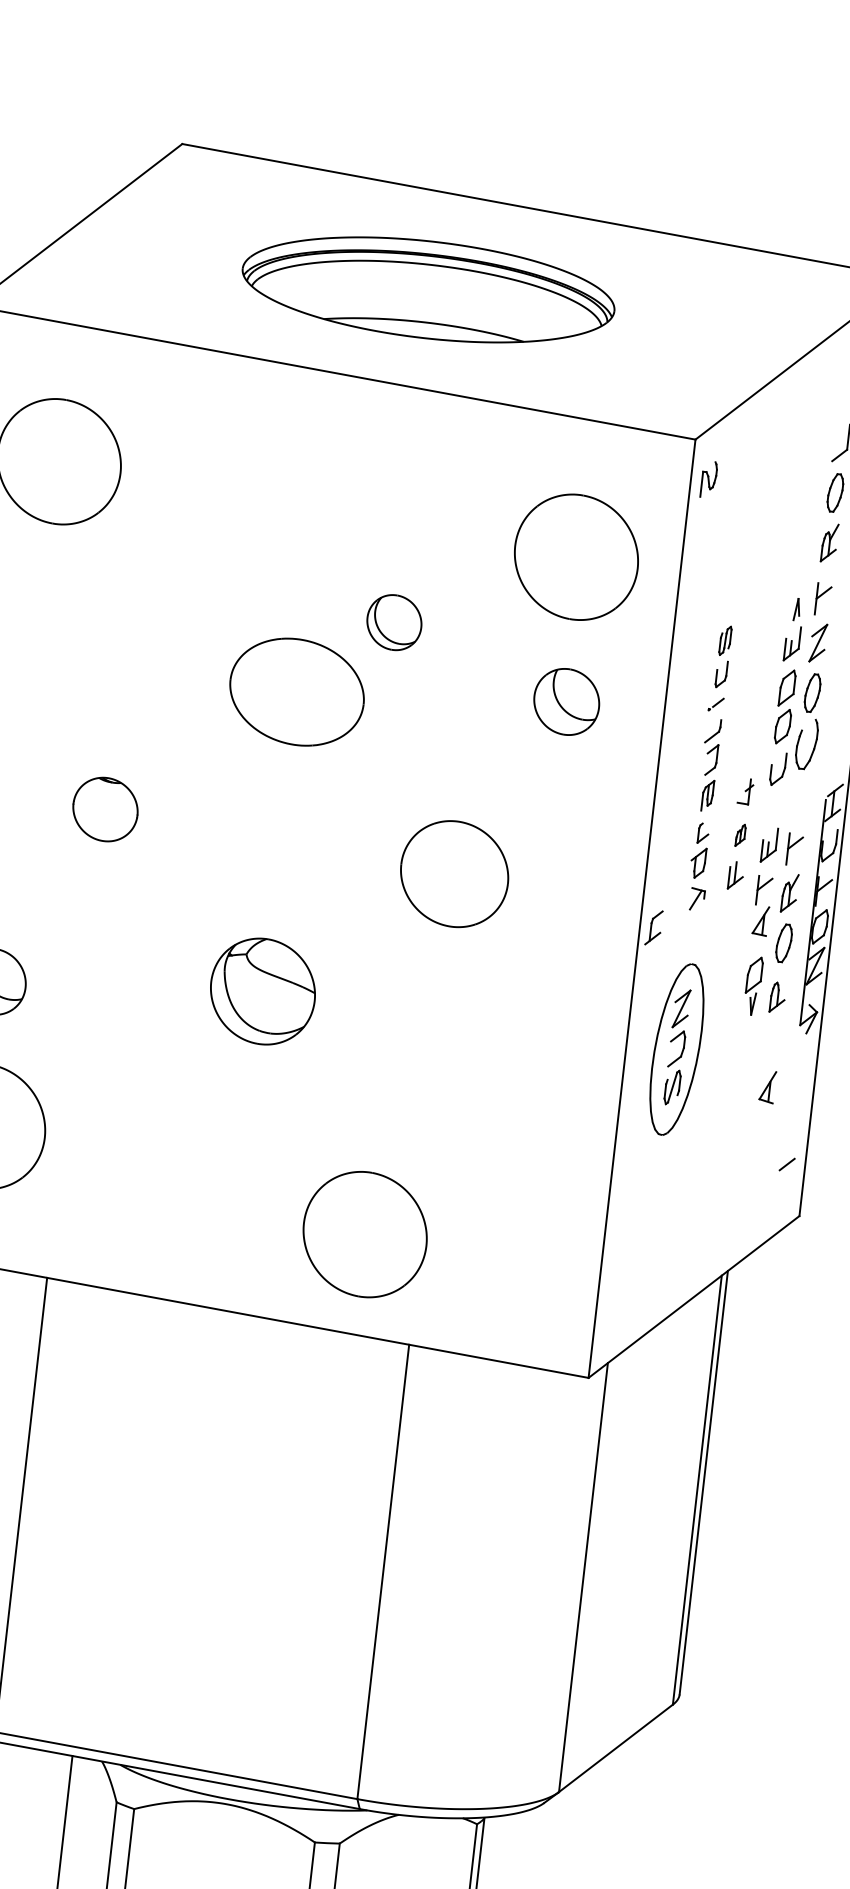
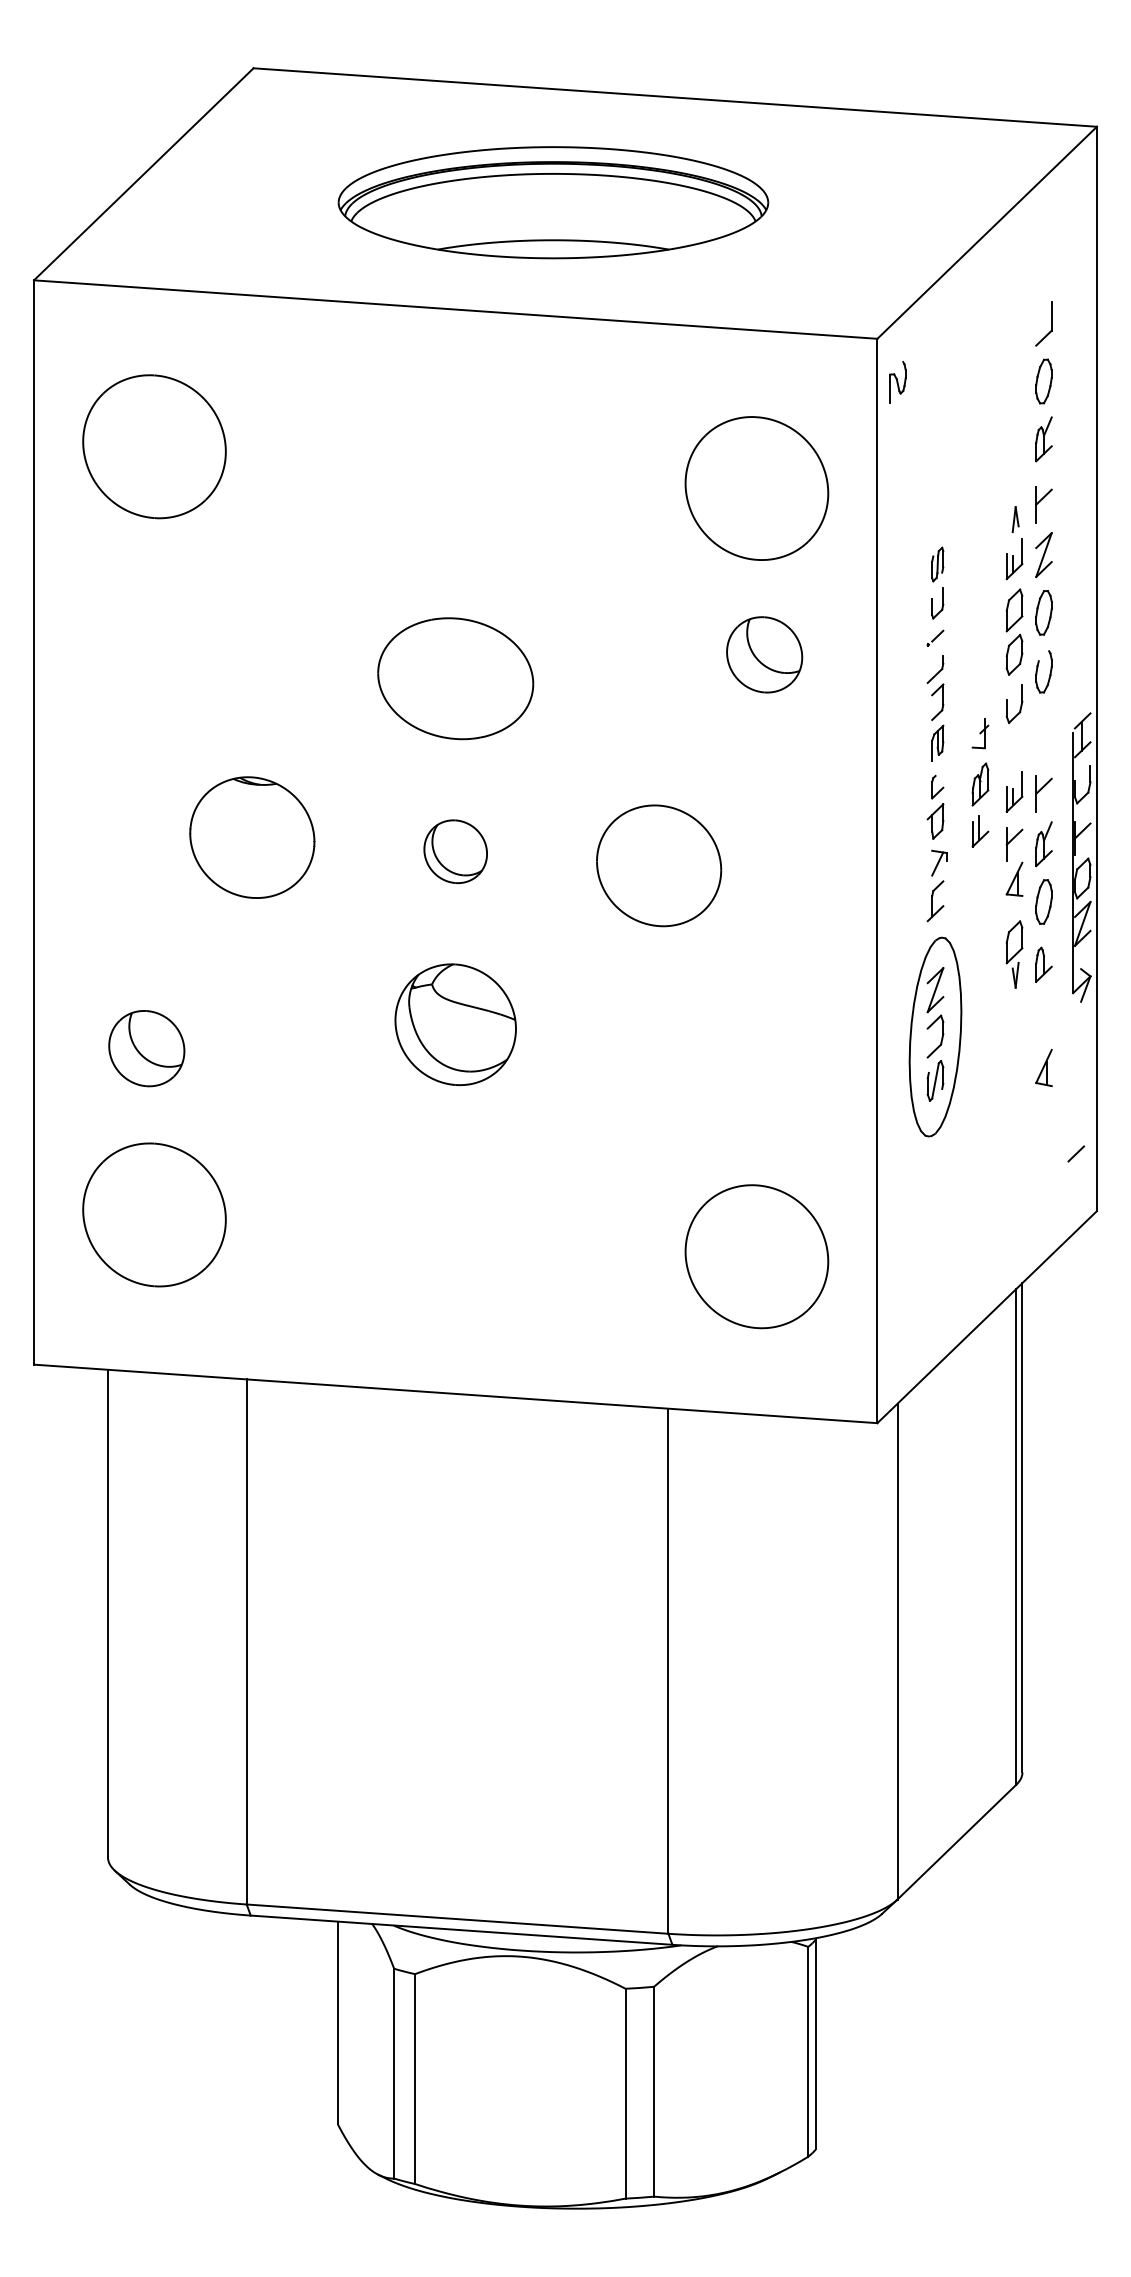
part: (394, 622) -> (455, 851), moved
part: (806, 743) -> (1043, 671), size x0.71
part: (105, 809) -> (252, 837), size x1.67
part: (740, 835) -> (980, 784), size x1.67
part: (653, 928) -> (935, 901), moved
part: (364, 1234) -> (756, 1256), moved

